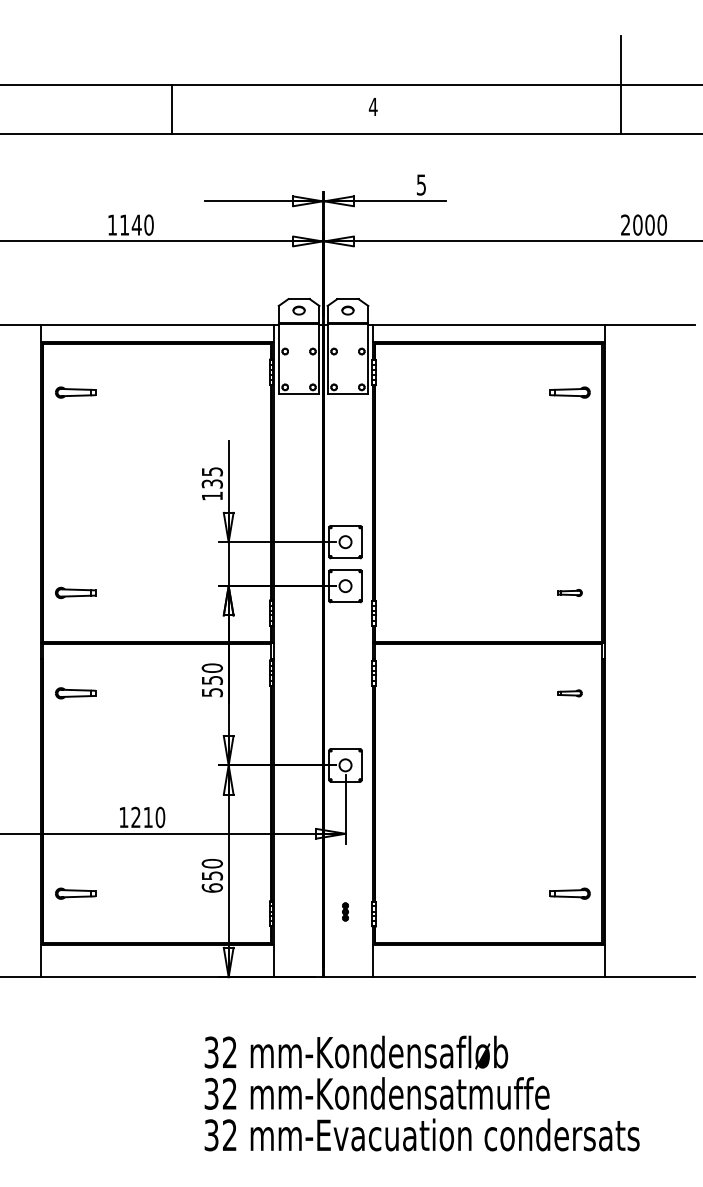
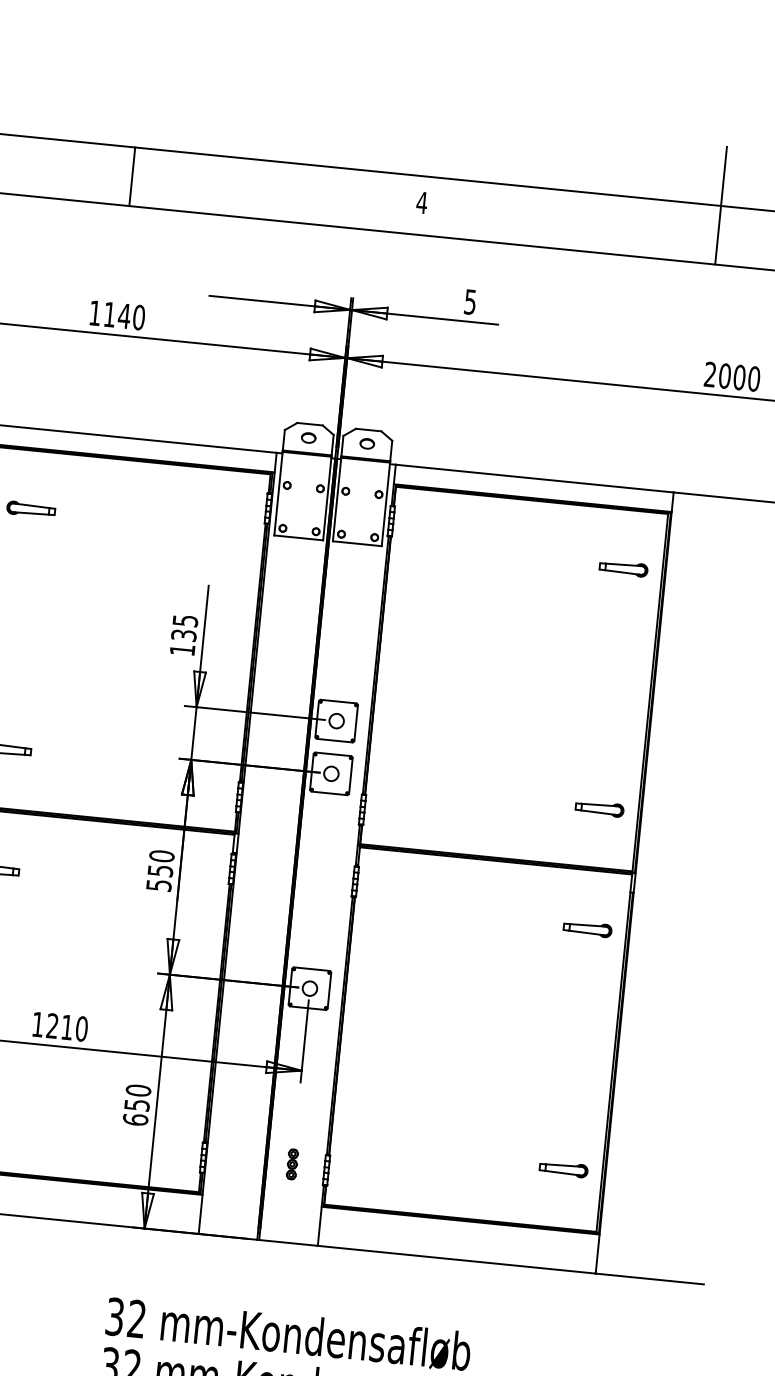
line: (171, 108) -> (131, 175), moved
part: (569, 592) -> (599, 808), size x1.67
part: (569, 693) -> (587, 929), size x1.67
part: (345, 911) -> (292, 1163), size x1.43

